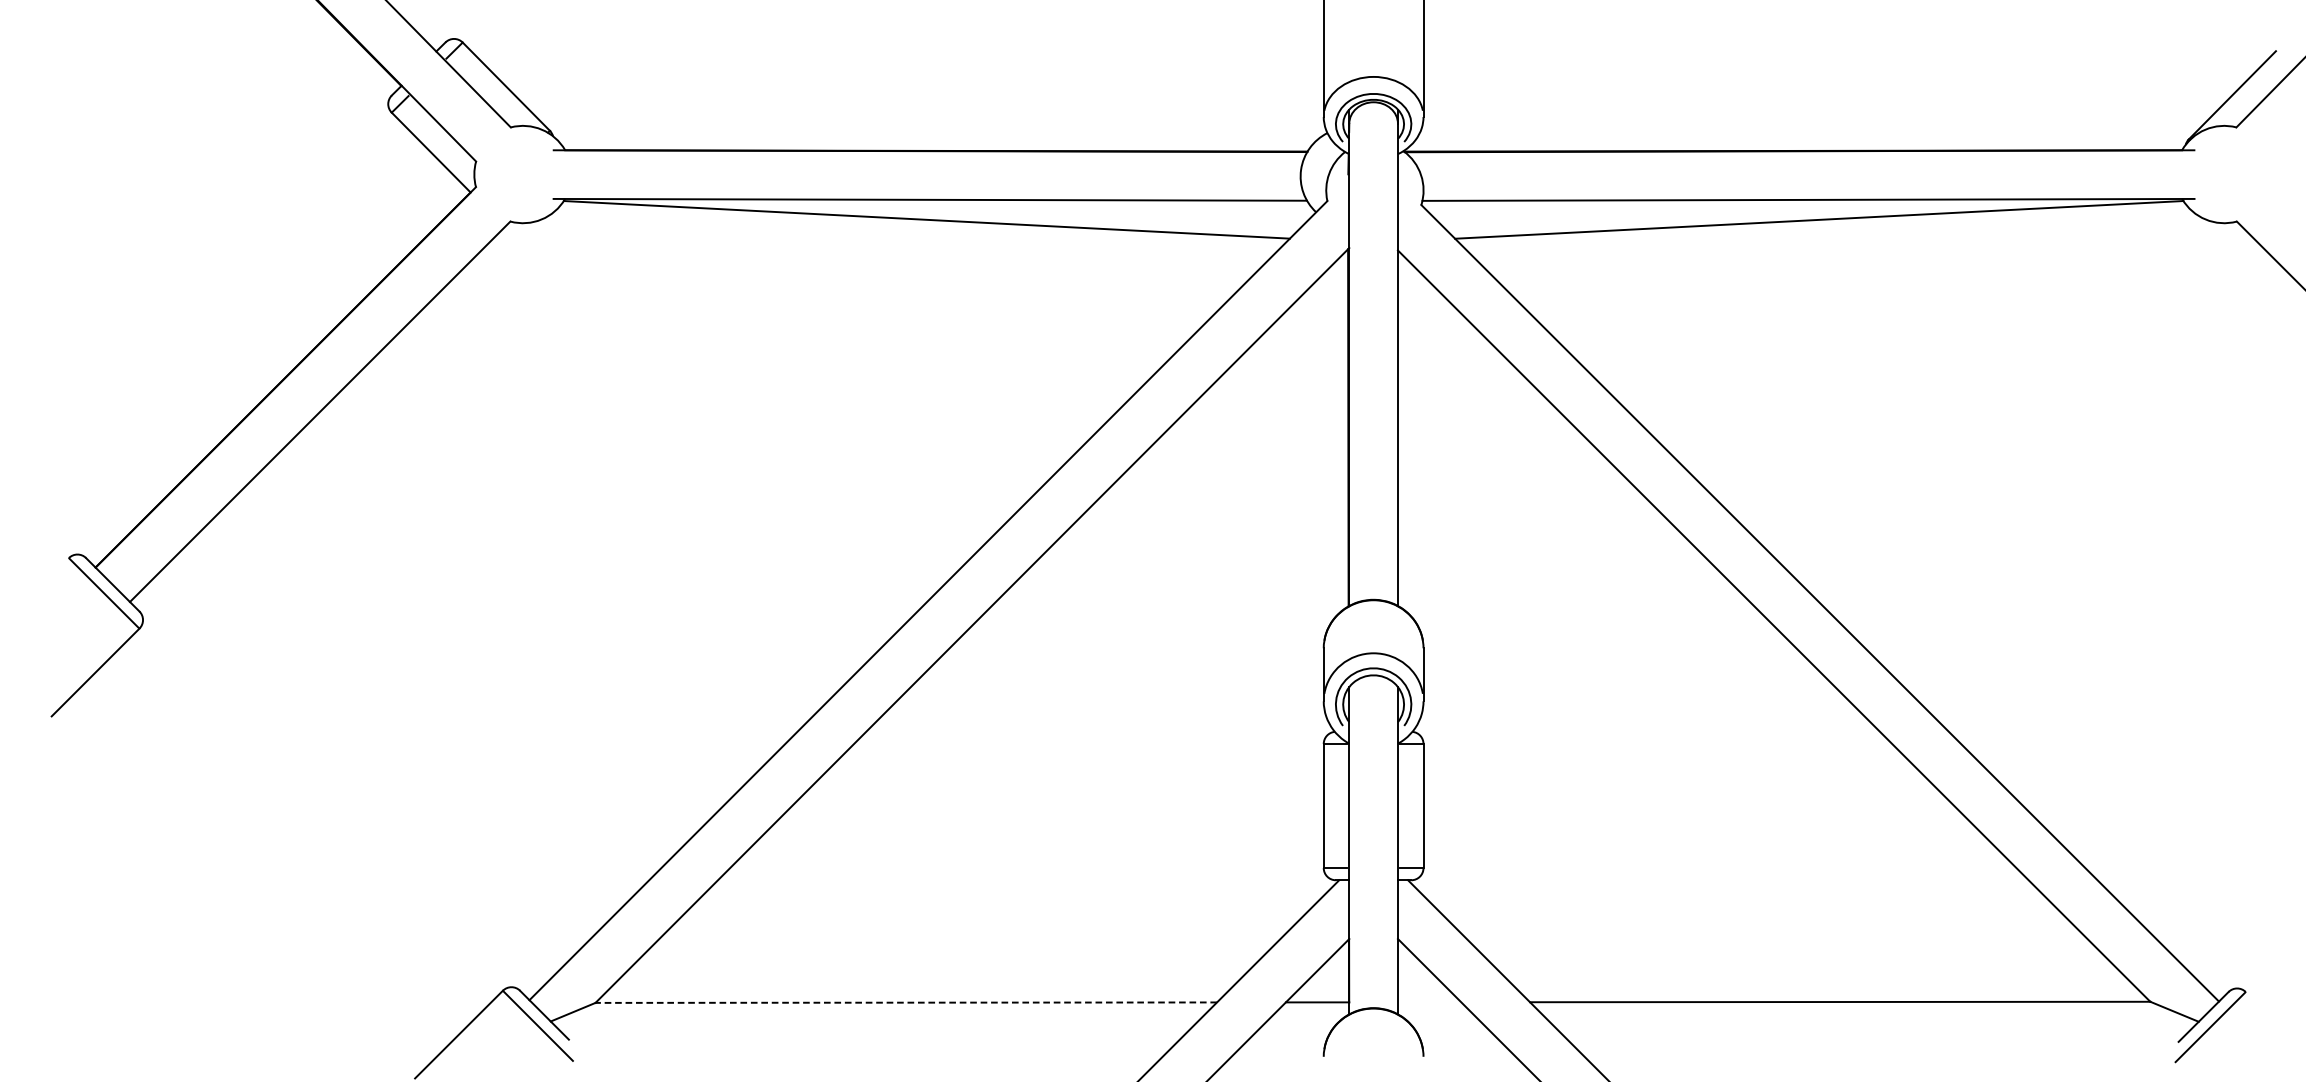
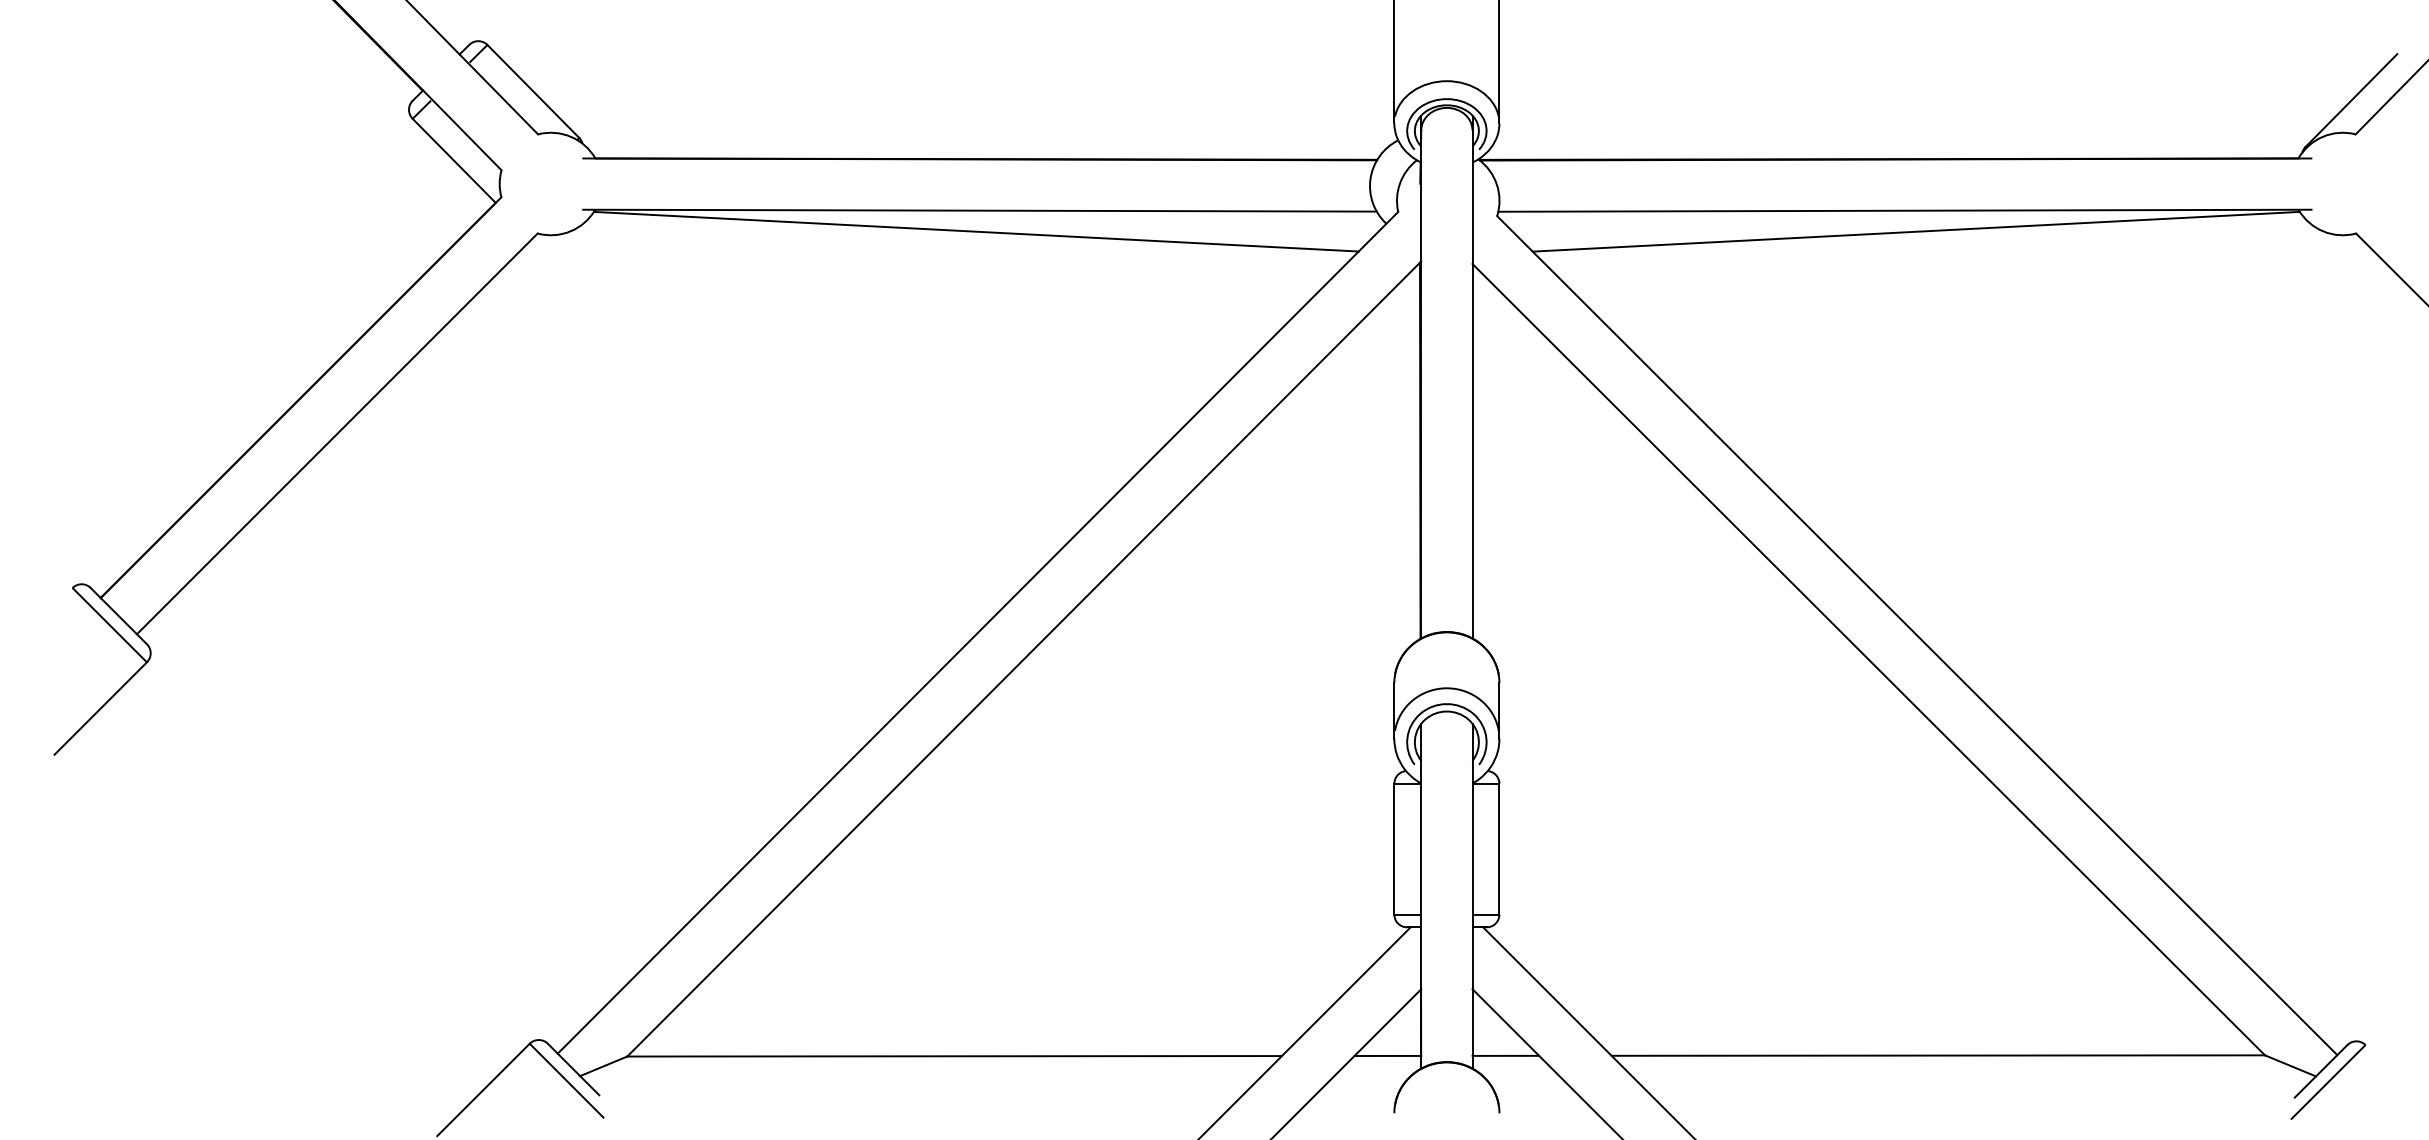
line: (1429, 1001) -> (1505, 1055), added
line: (906, 1002) -> (954, 1056), dashed -> solid

